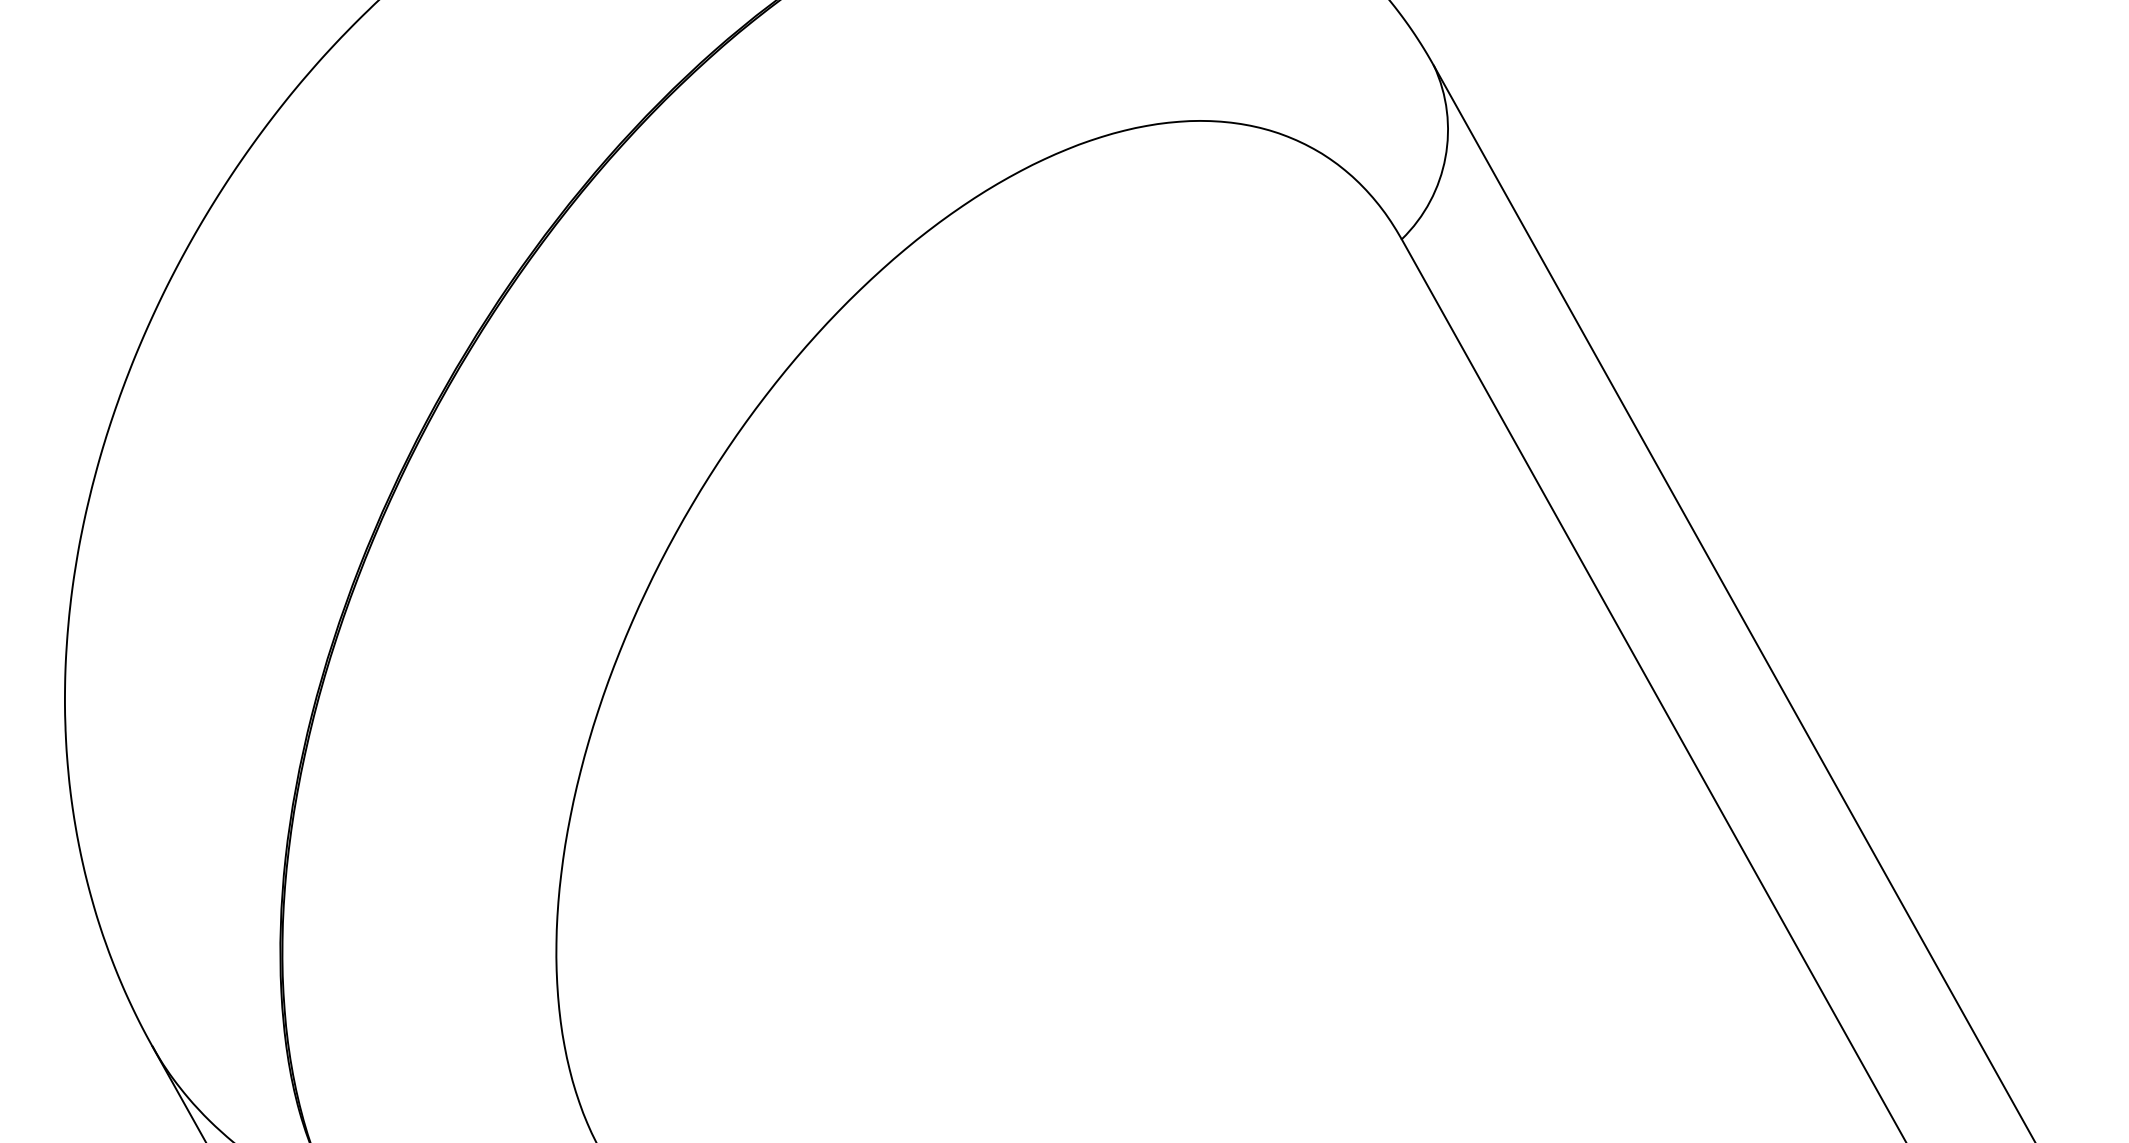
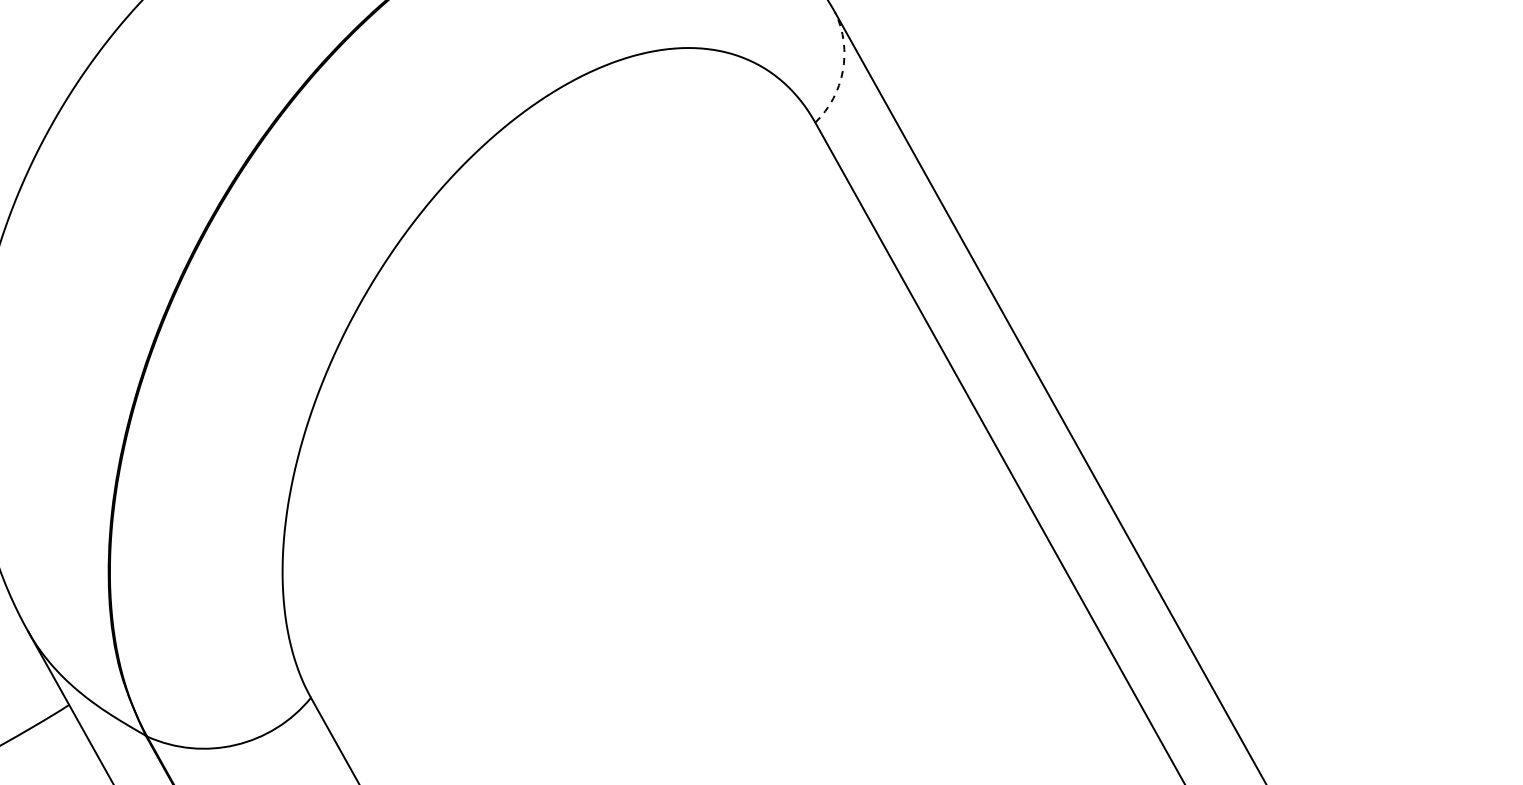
arc: (1444, 158) -> (842, 71), solid -> dashed

